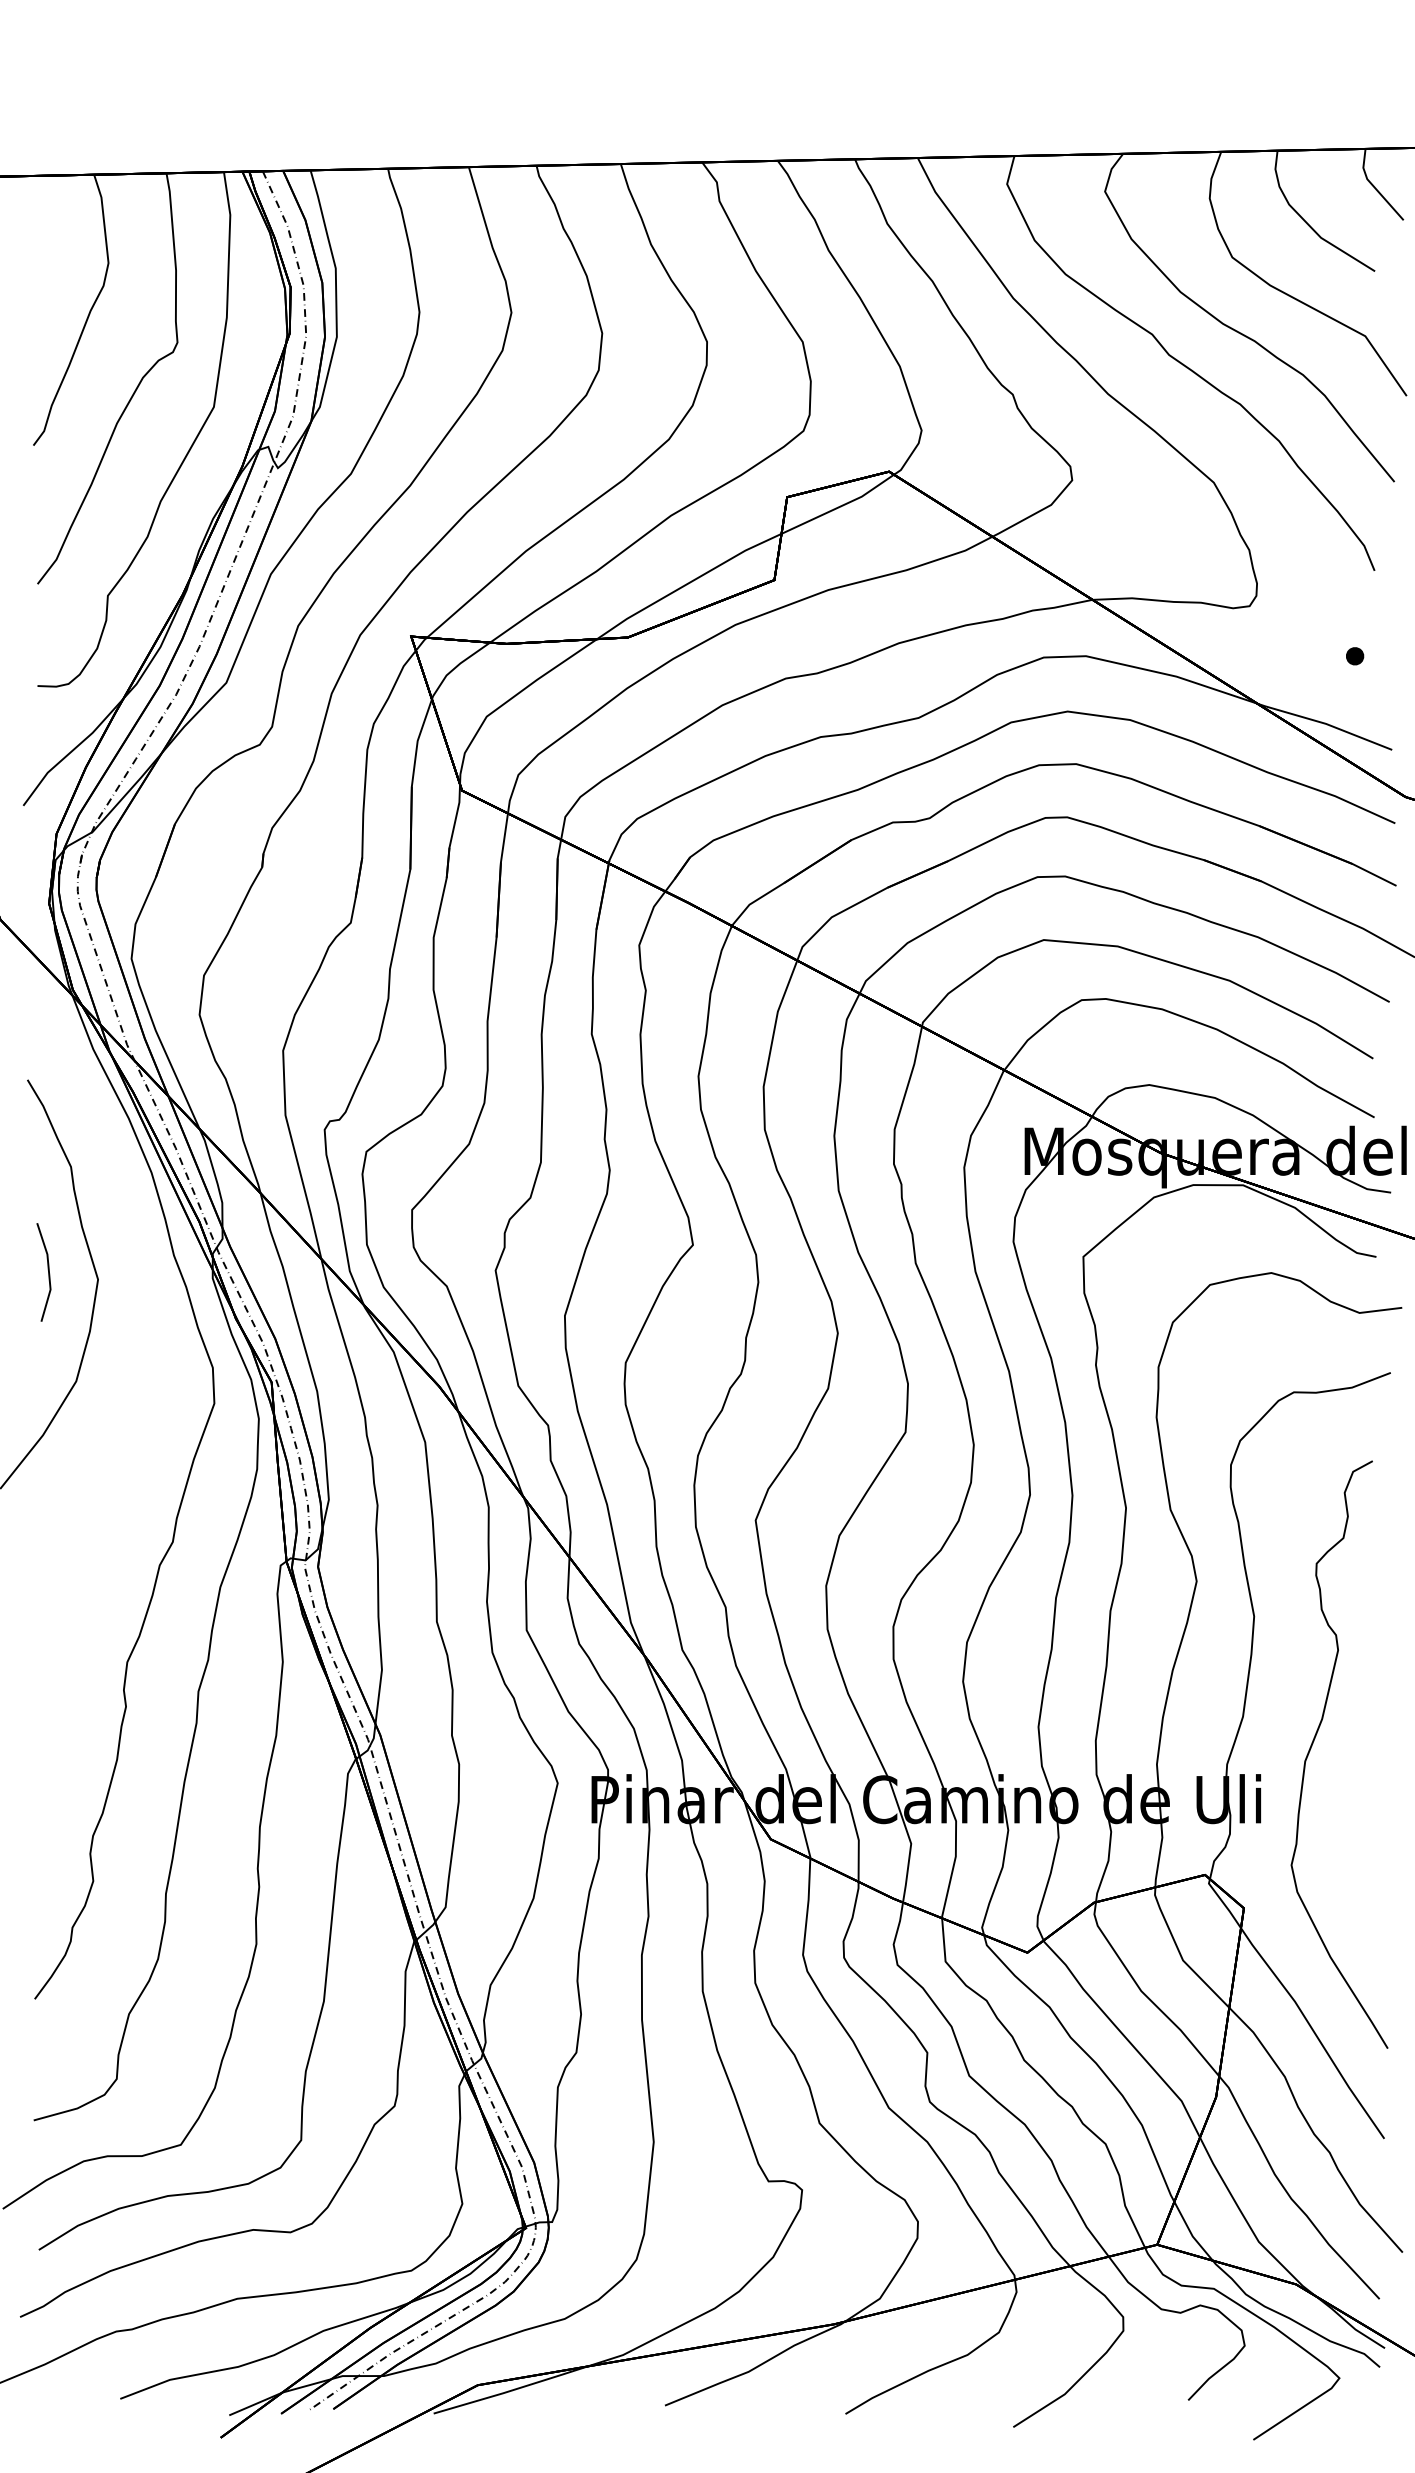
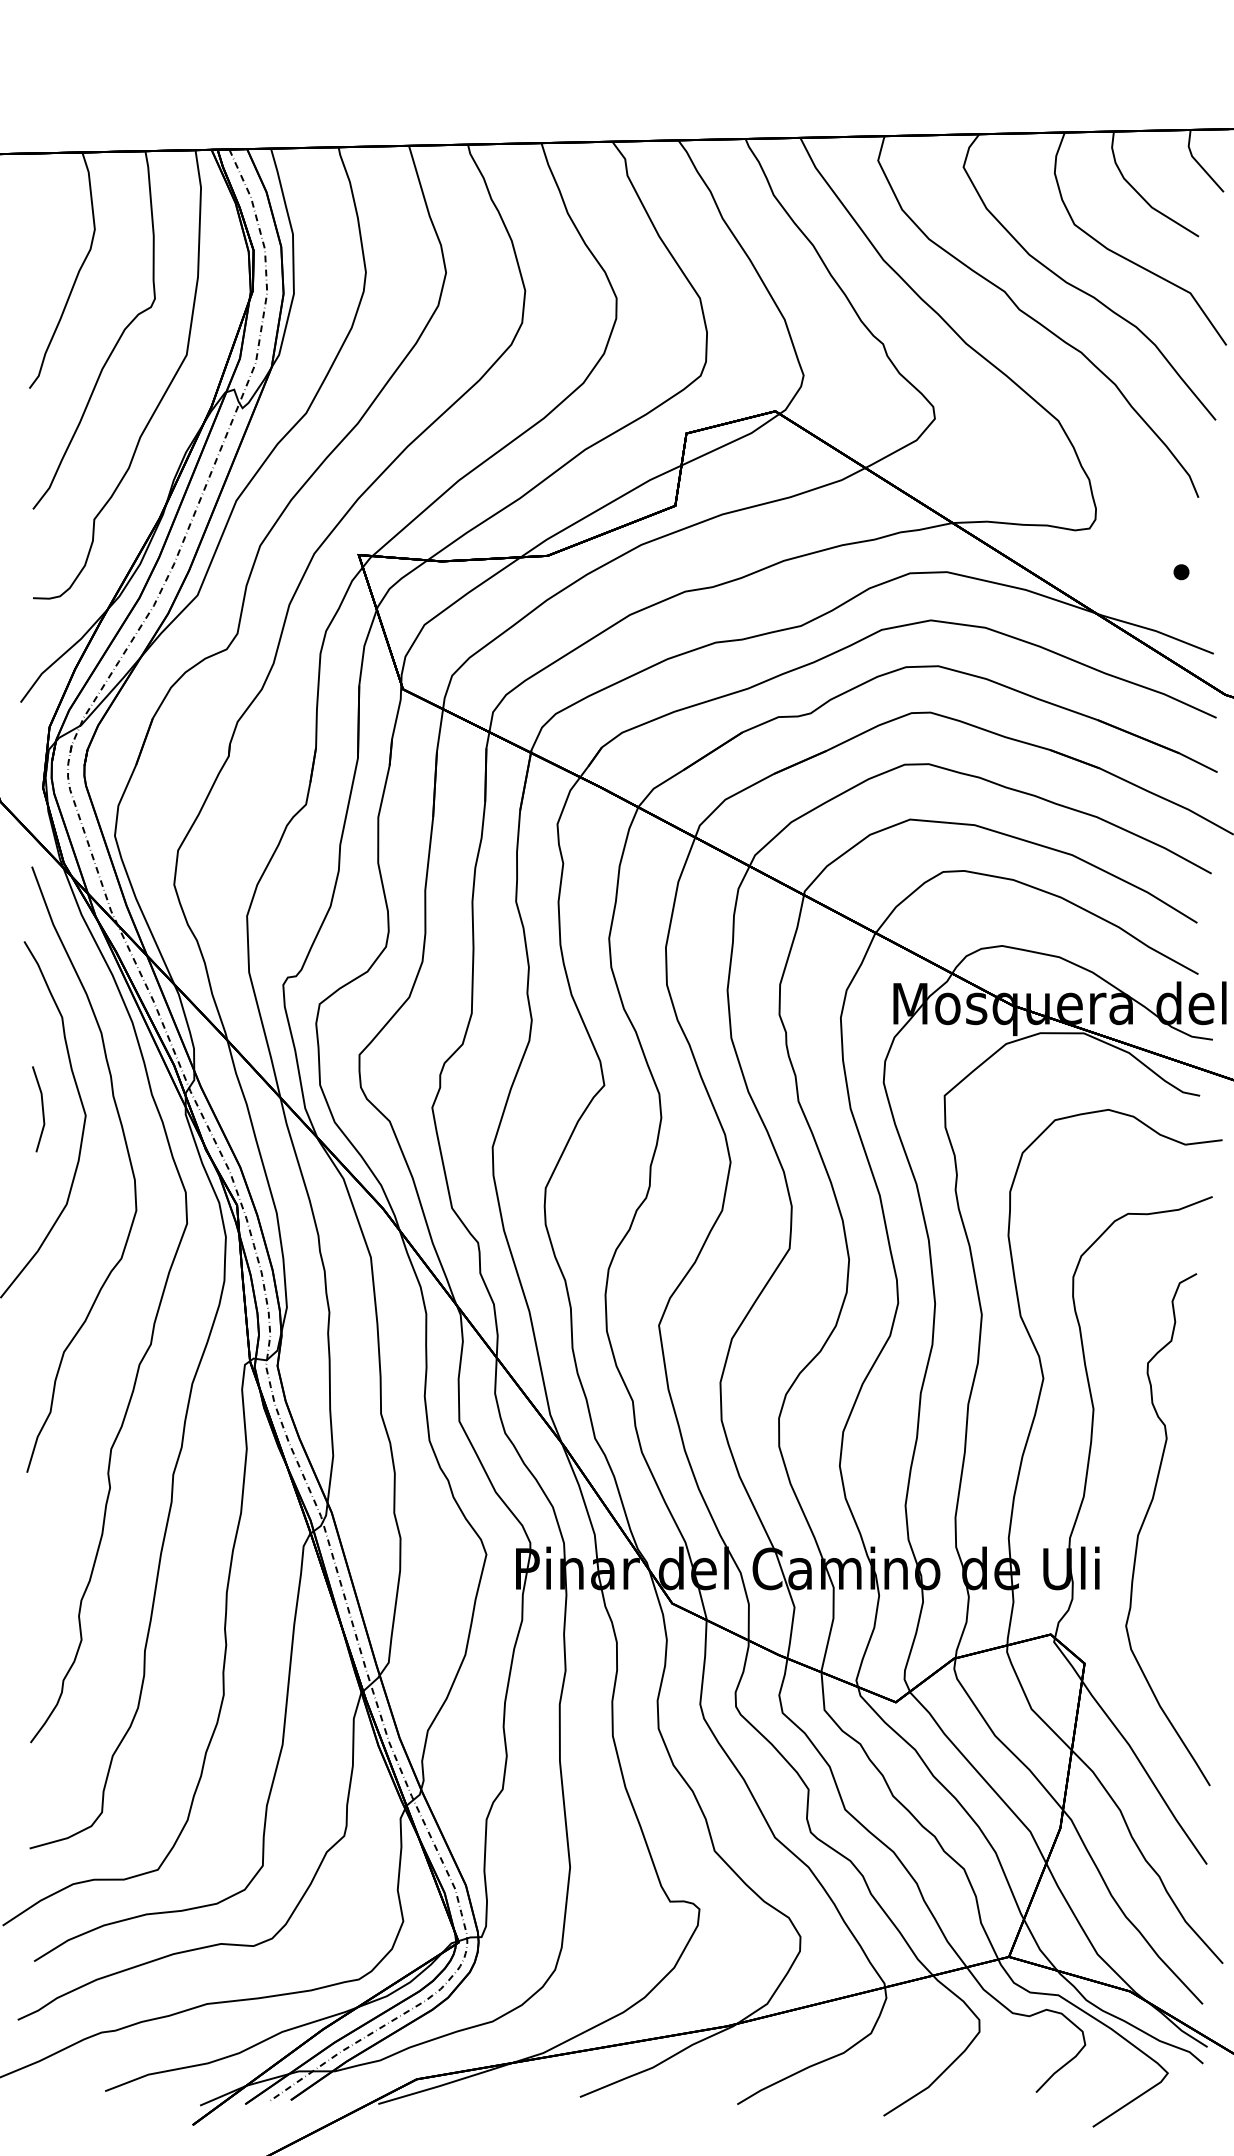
curve: (147, 1329) -> (128, 1159), added

